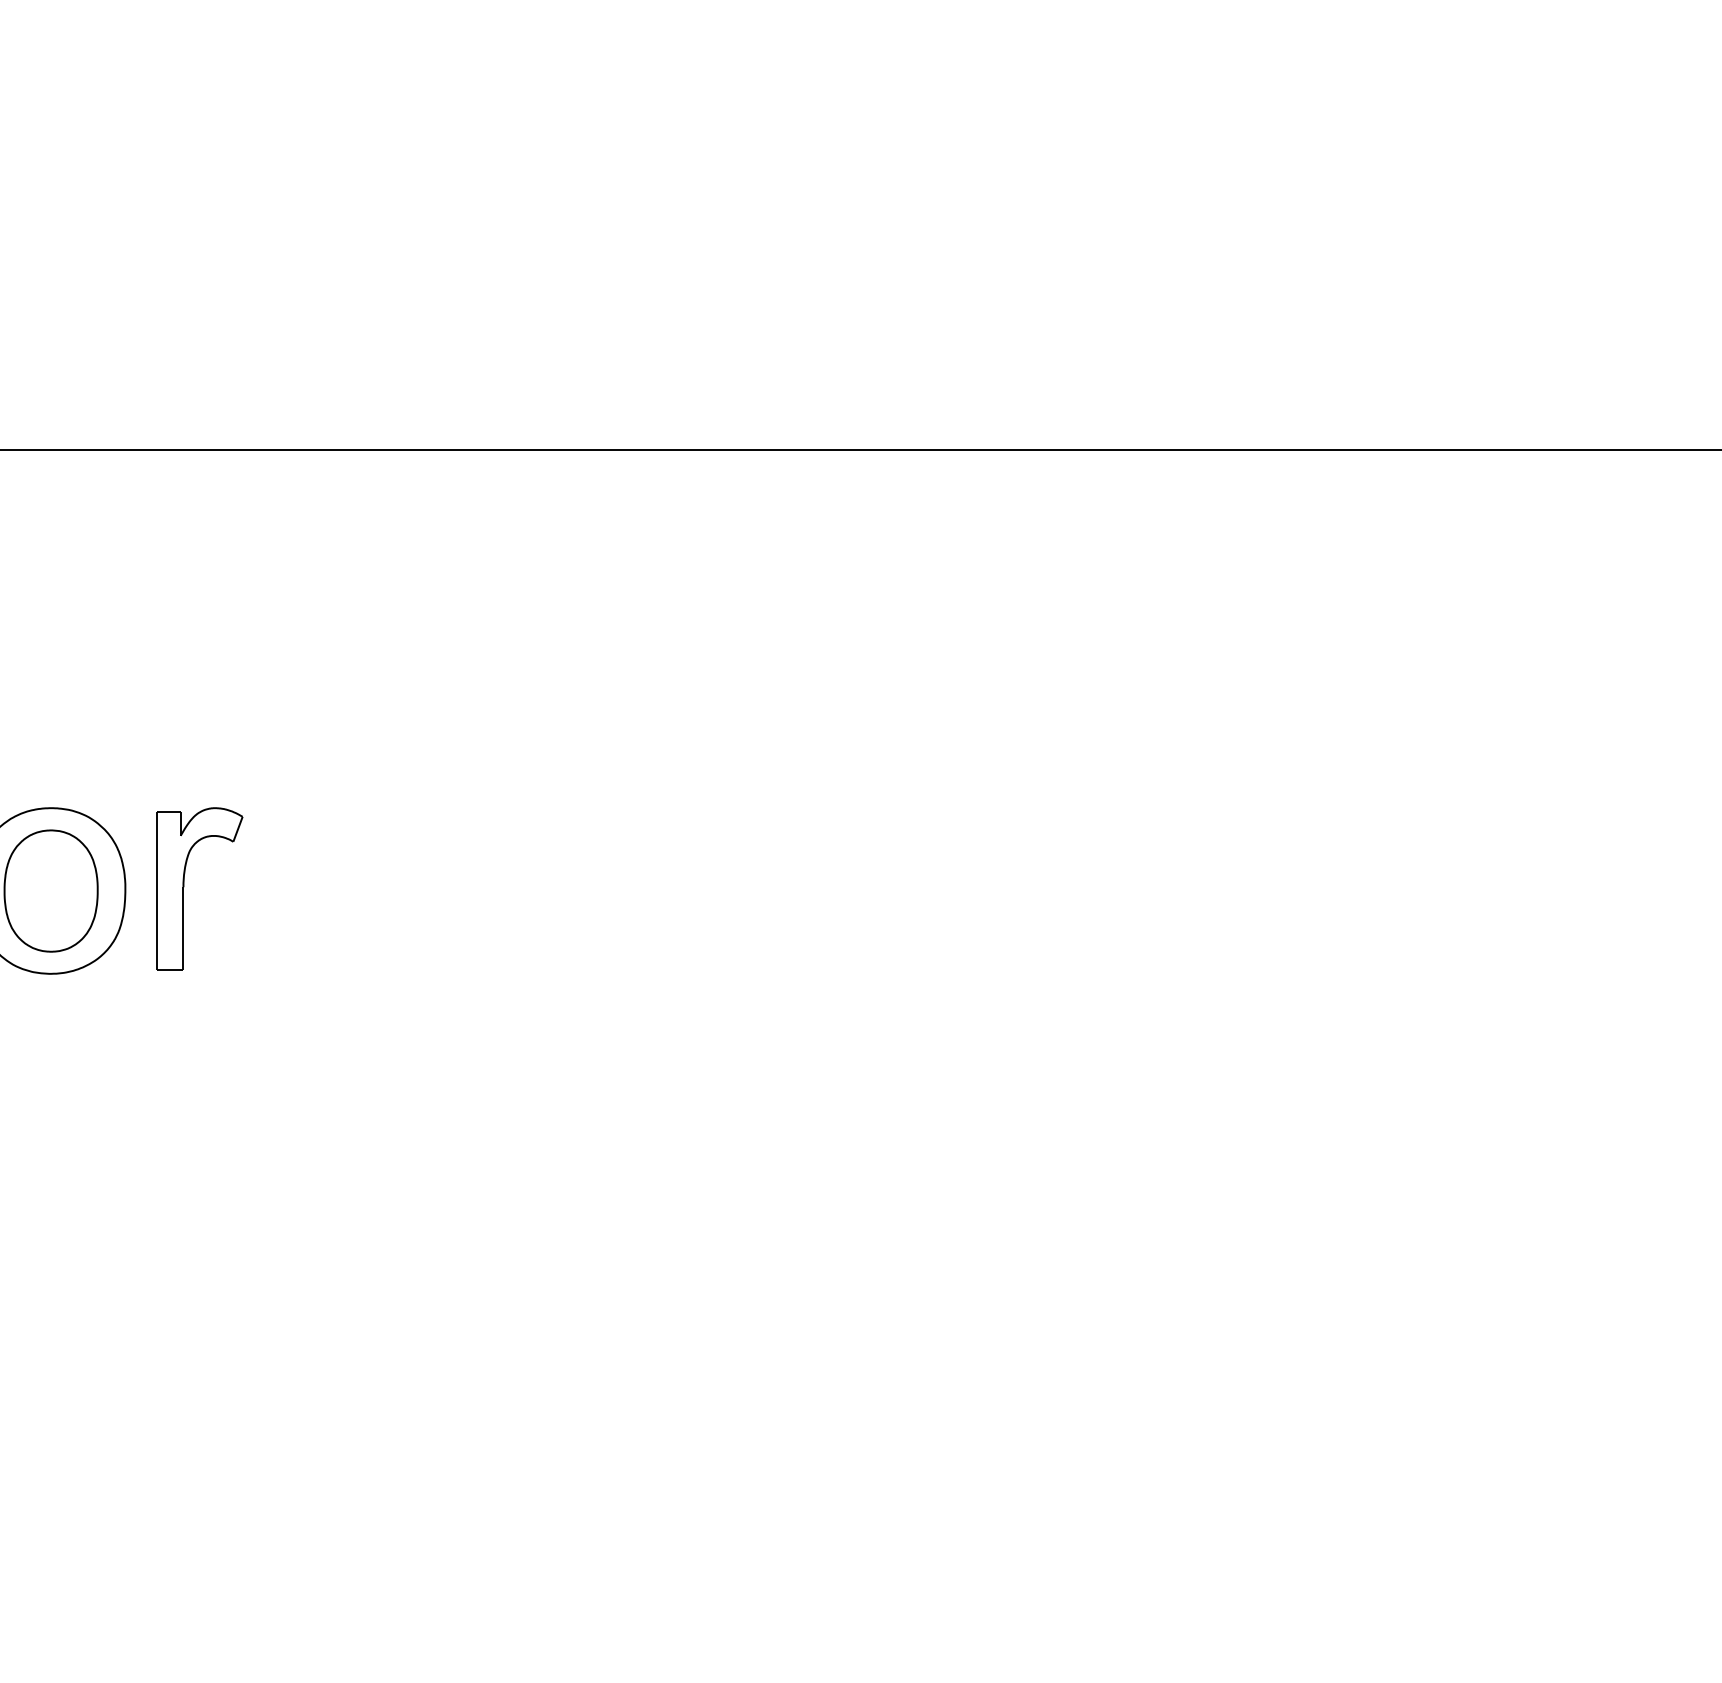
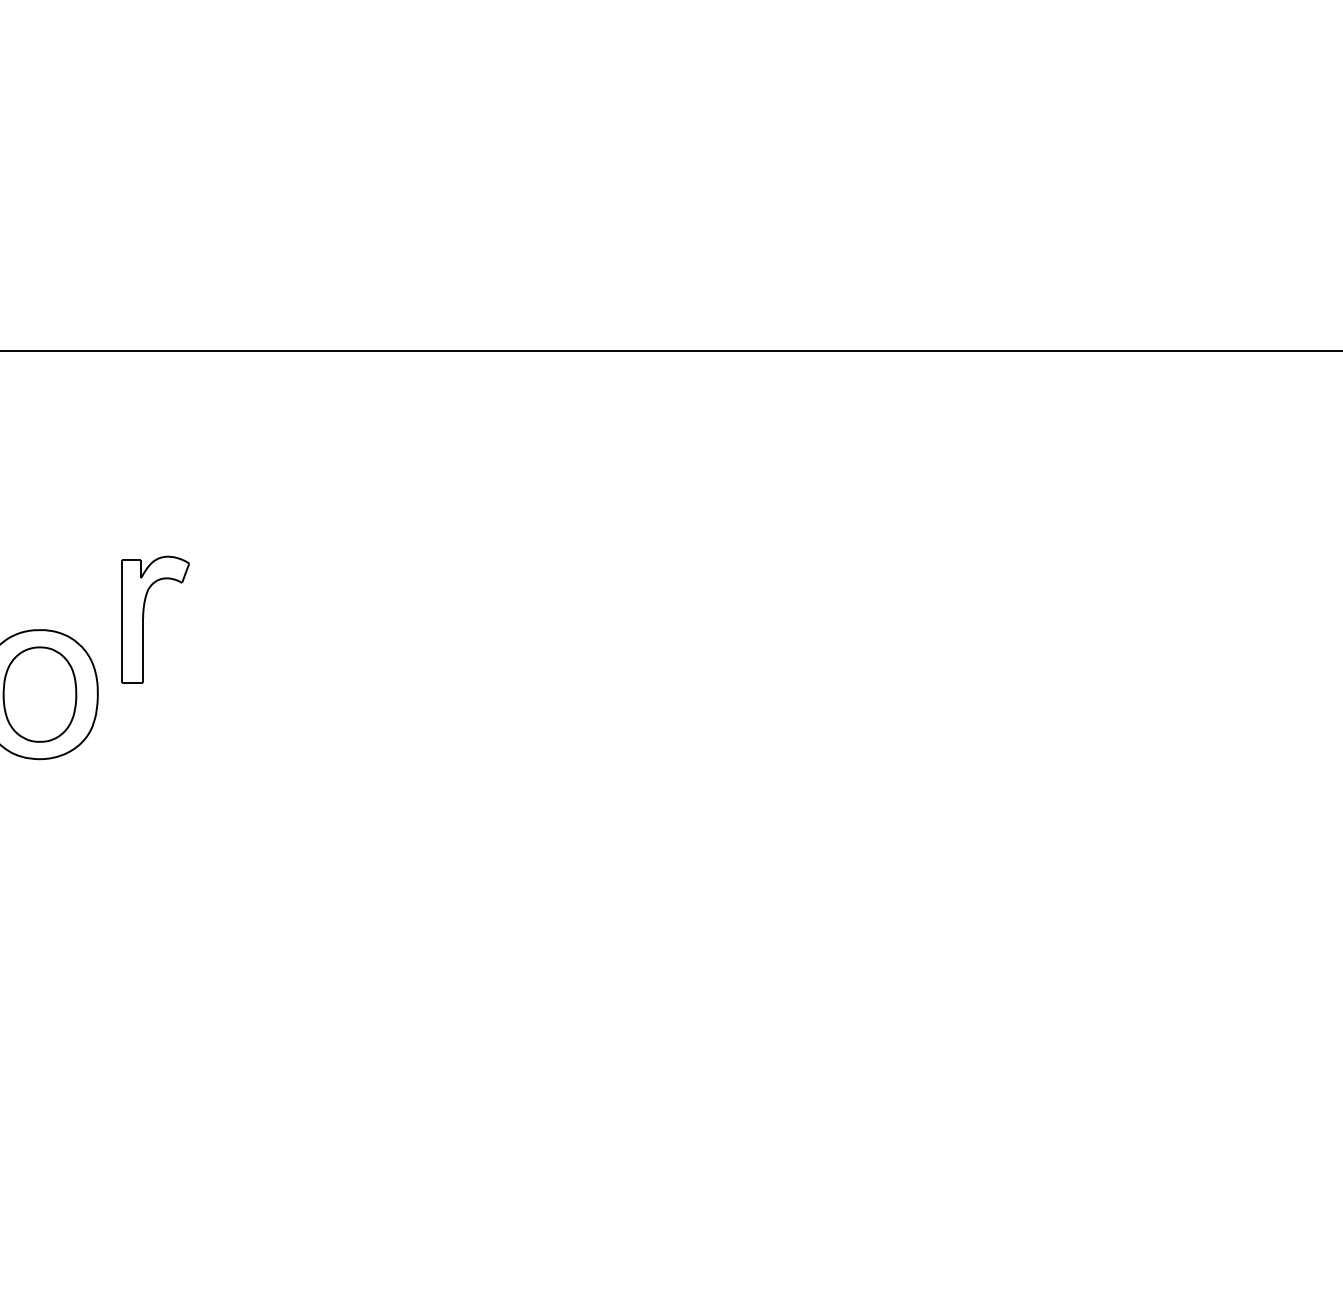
part: (184, 887) -> (143, 618), moved

